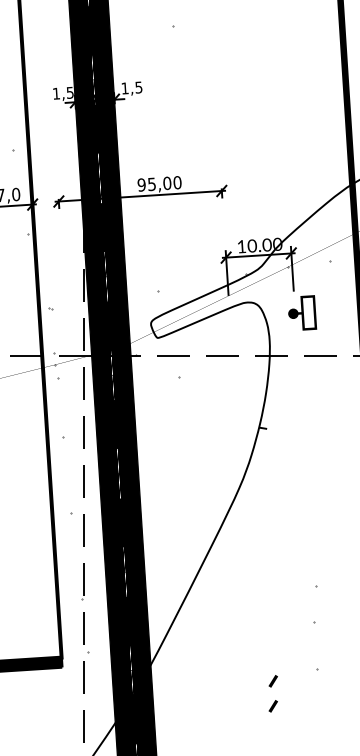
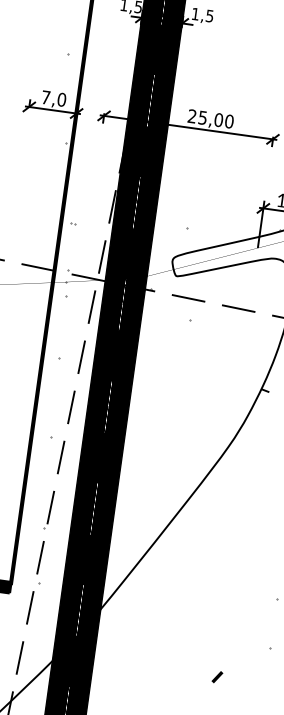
text: (141, 184) -> (192, 115), 95,00 -> 25,00
line: (272, 681) -> (221, 651), removed

